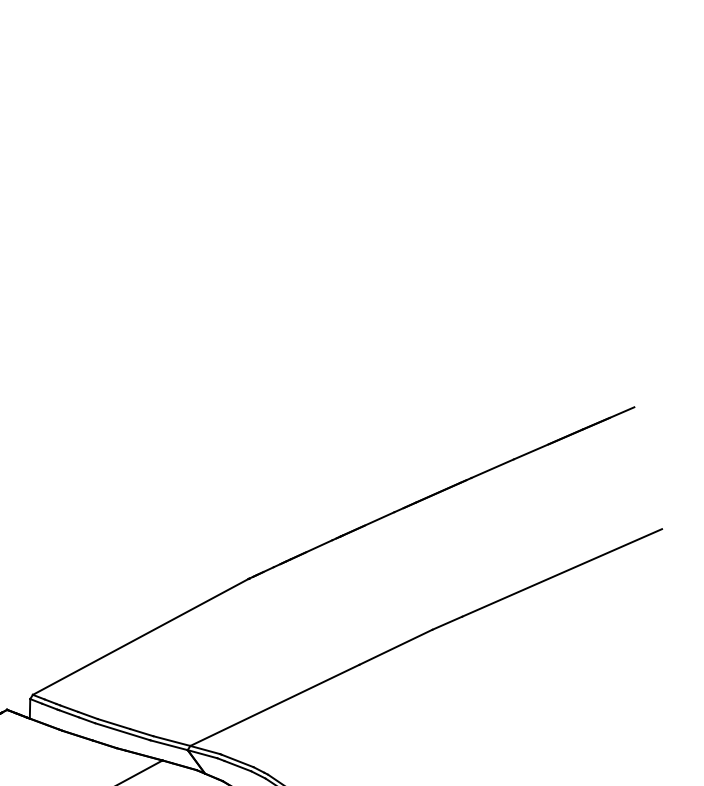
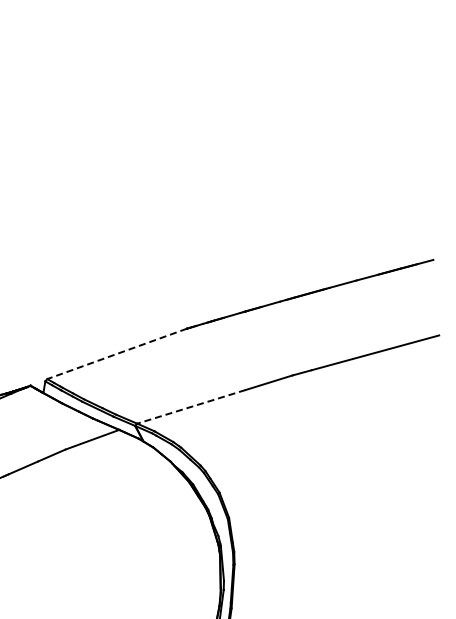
line: (139, 638) -> (116, 354), solid -> dashed
line: (274, 704) -> (191, 406), solid -> dashed

